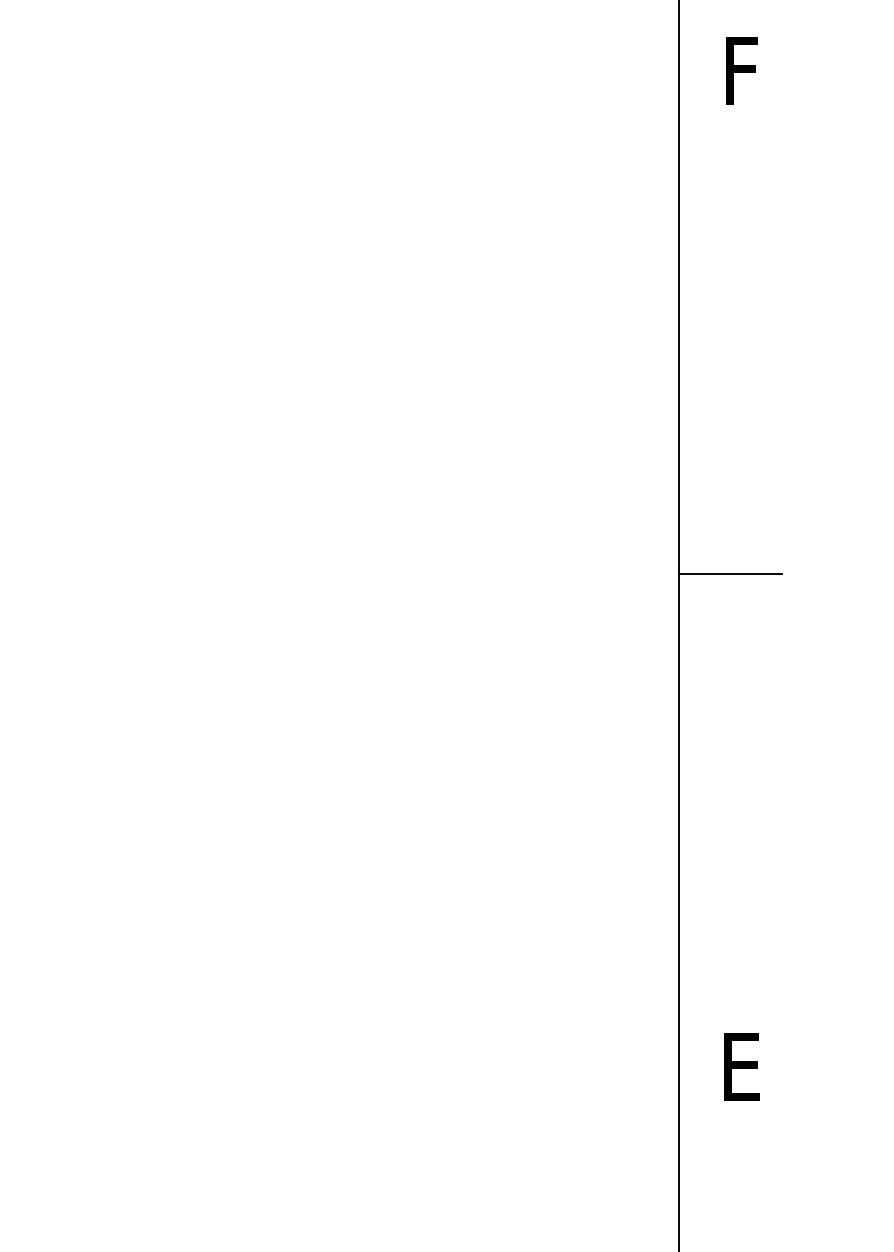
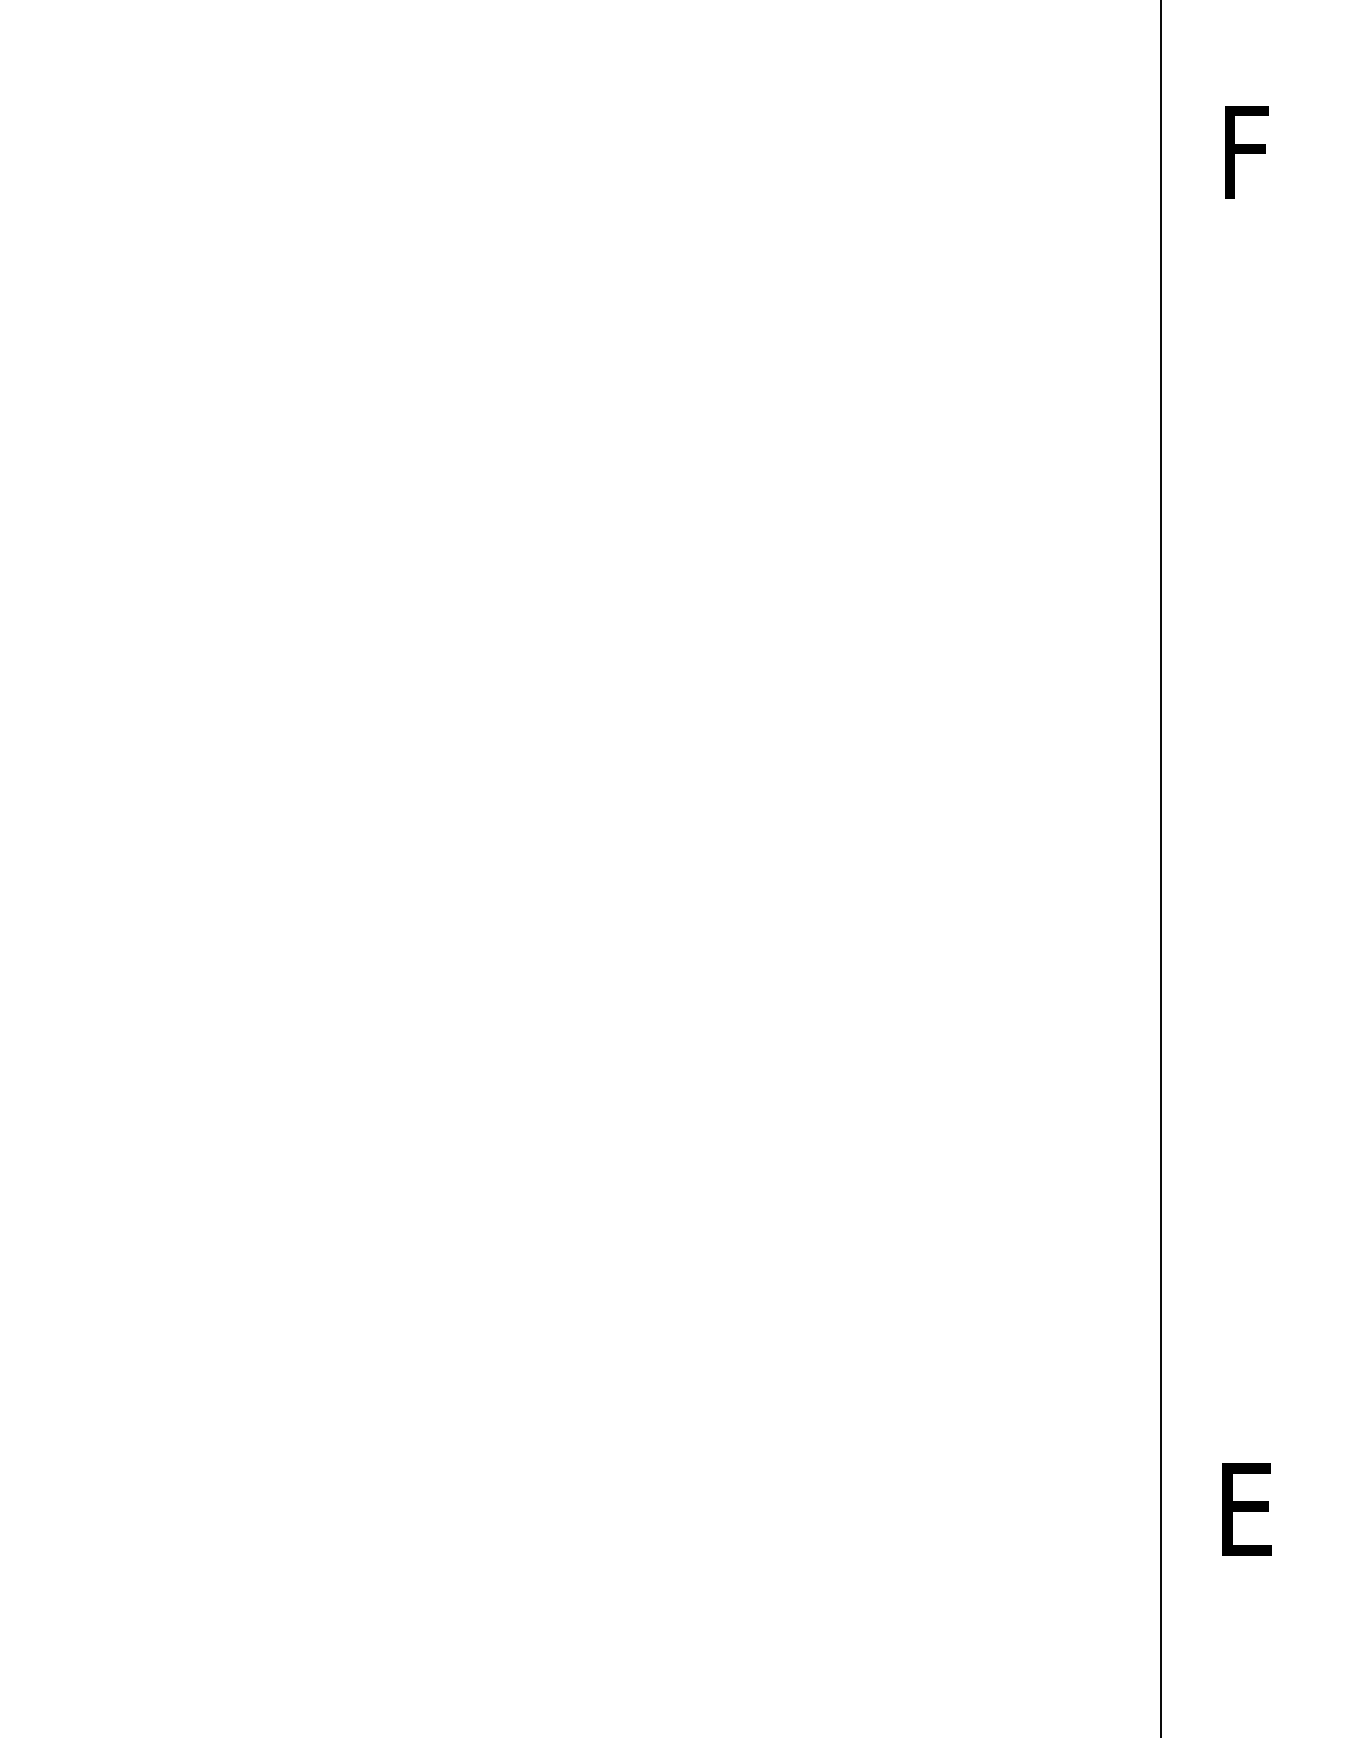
line: (730, 574) -> (1231, 838), removed

